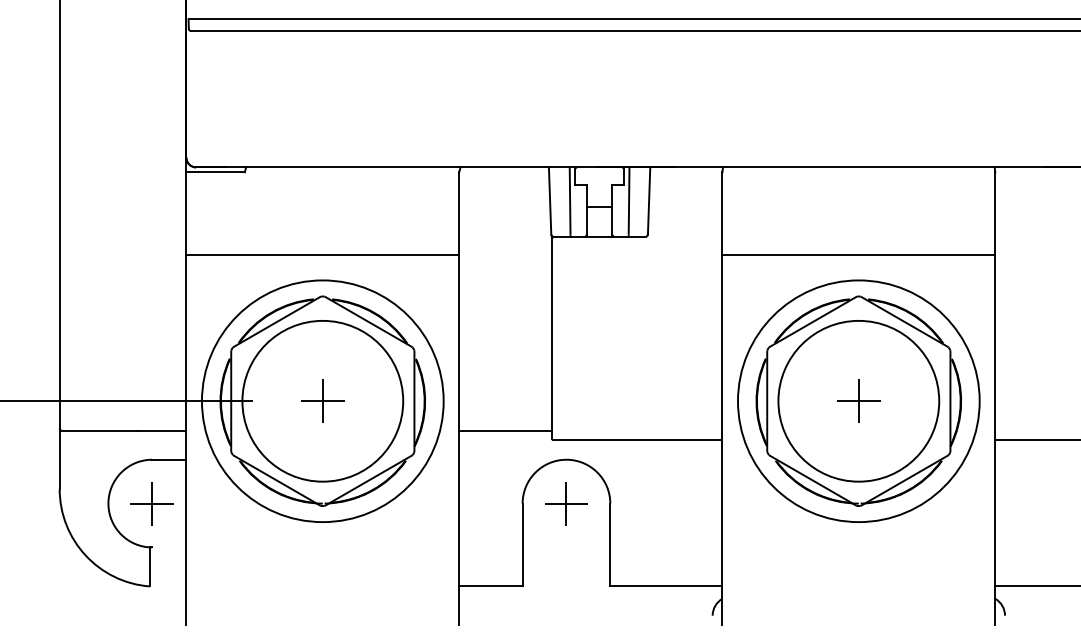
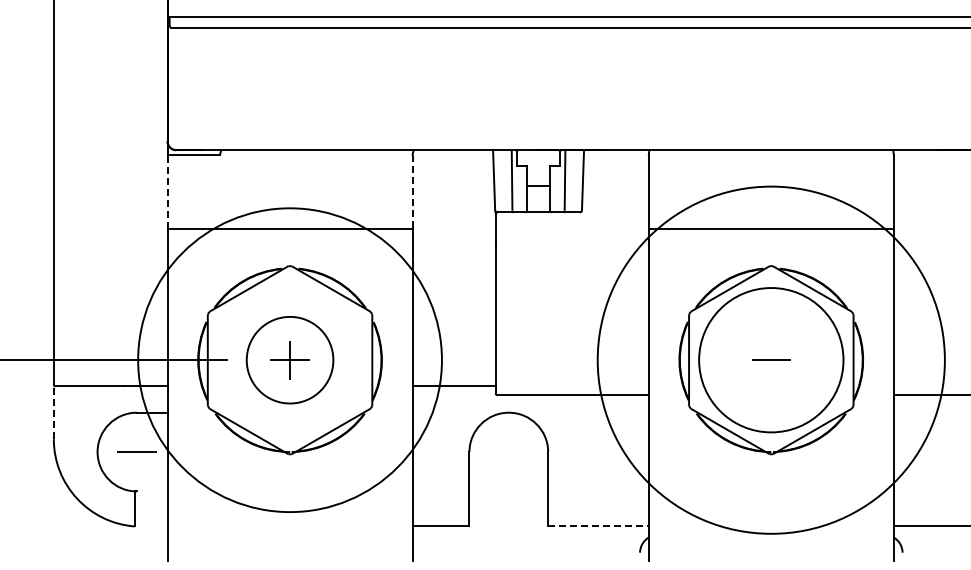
line: (186, 213) -> (167, 191), solid -> dashed
line: (459, 214) -> (412, 192), solid -> dashed
circle: (322, 400) -> (289, 359), size x1.4
circle: (857, 400) -> (770, 359), size x1.6
line: (859, 400) -> (771, 359), removed
circle: (322, 401) -> (289, 360), size x0.6
line: (59, 458) -> (53, 411), solid -> dashed
line: (151, 502) -> (136, 451), removed
part: (566, 502) -> (508, 451), removed
line: (667, 586) -> (599, 526), solid -> dashed

